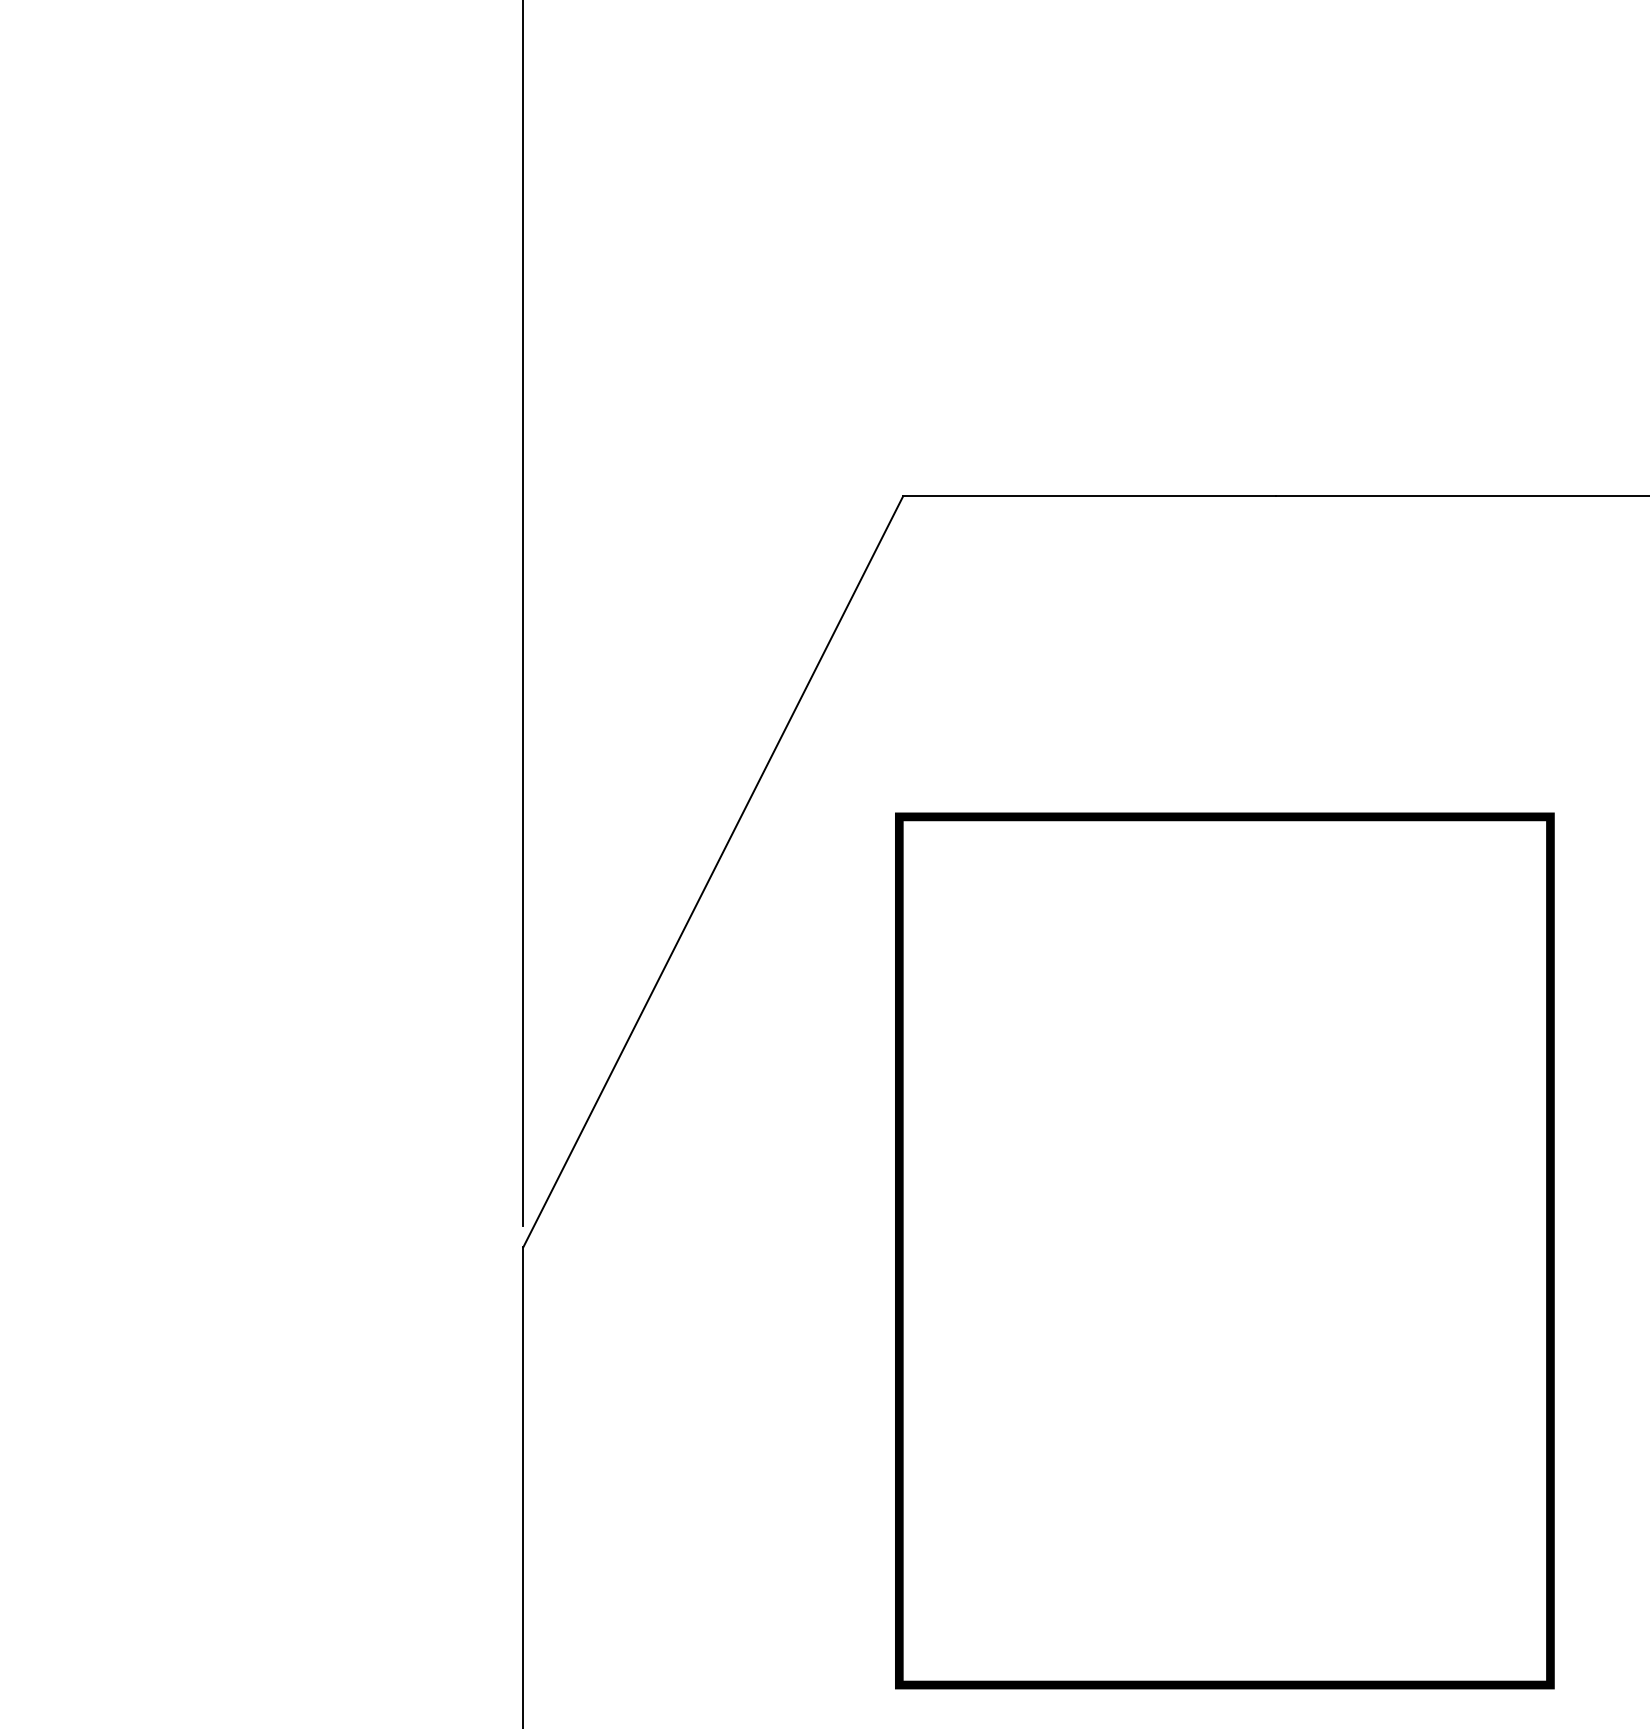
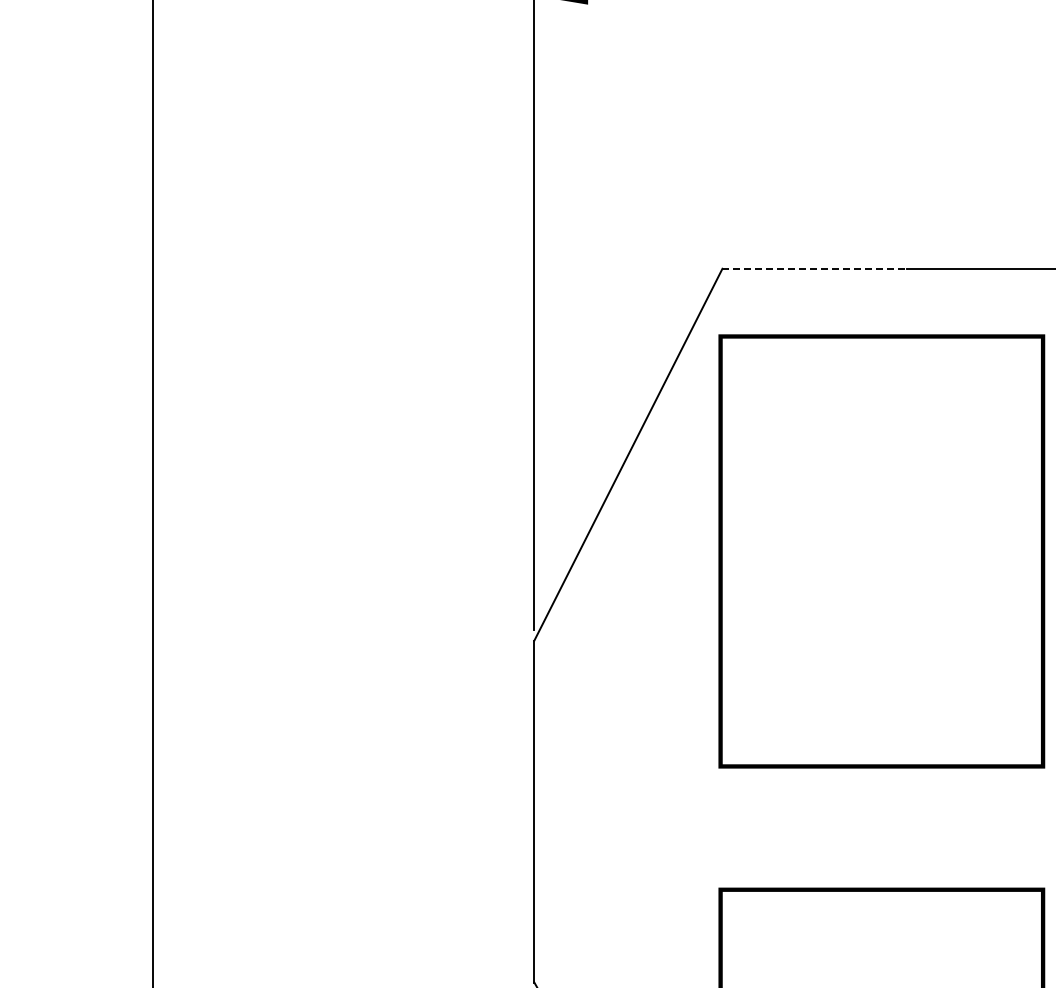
line: (1090, 495) -> (815, 268), solid -> dashed
part: (1224, 1251) -> (881, 551), moved

